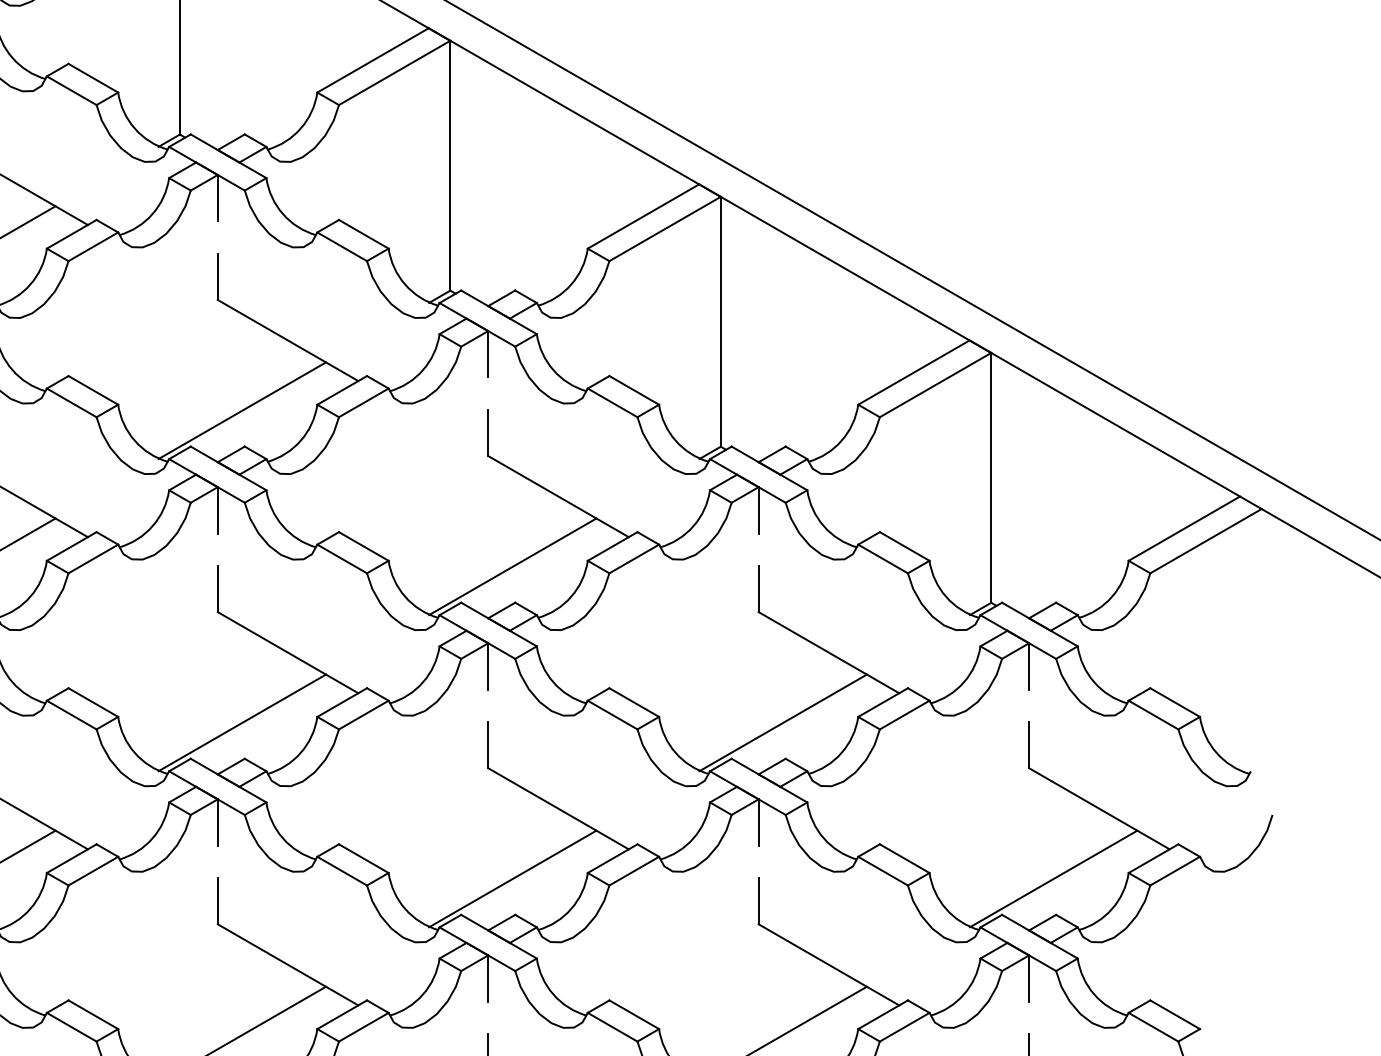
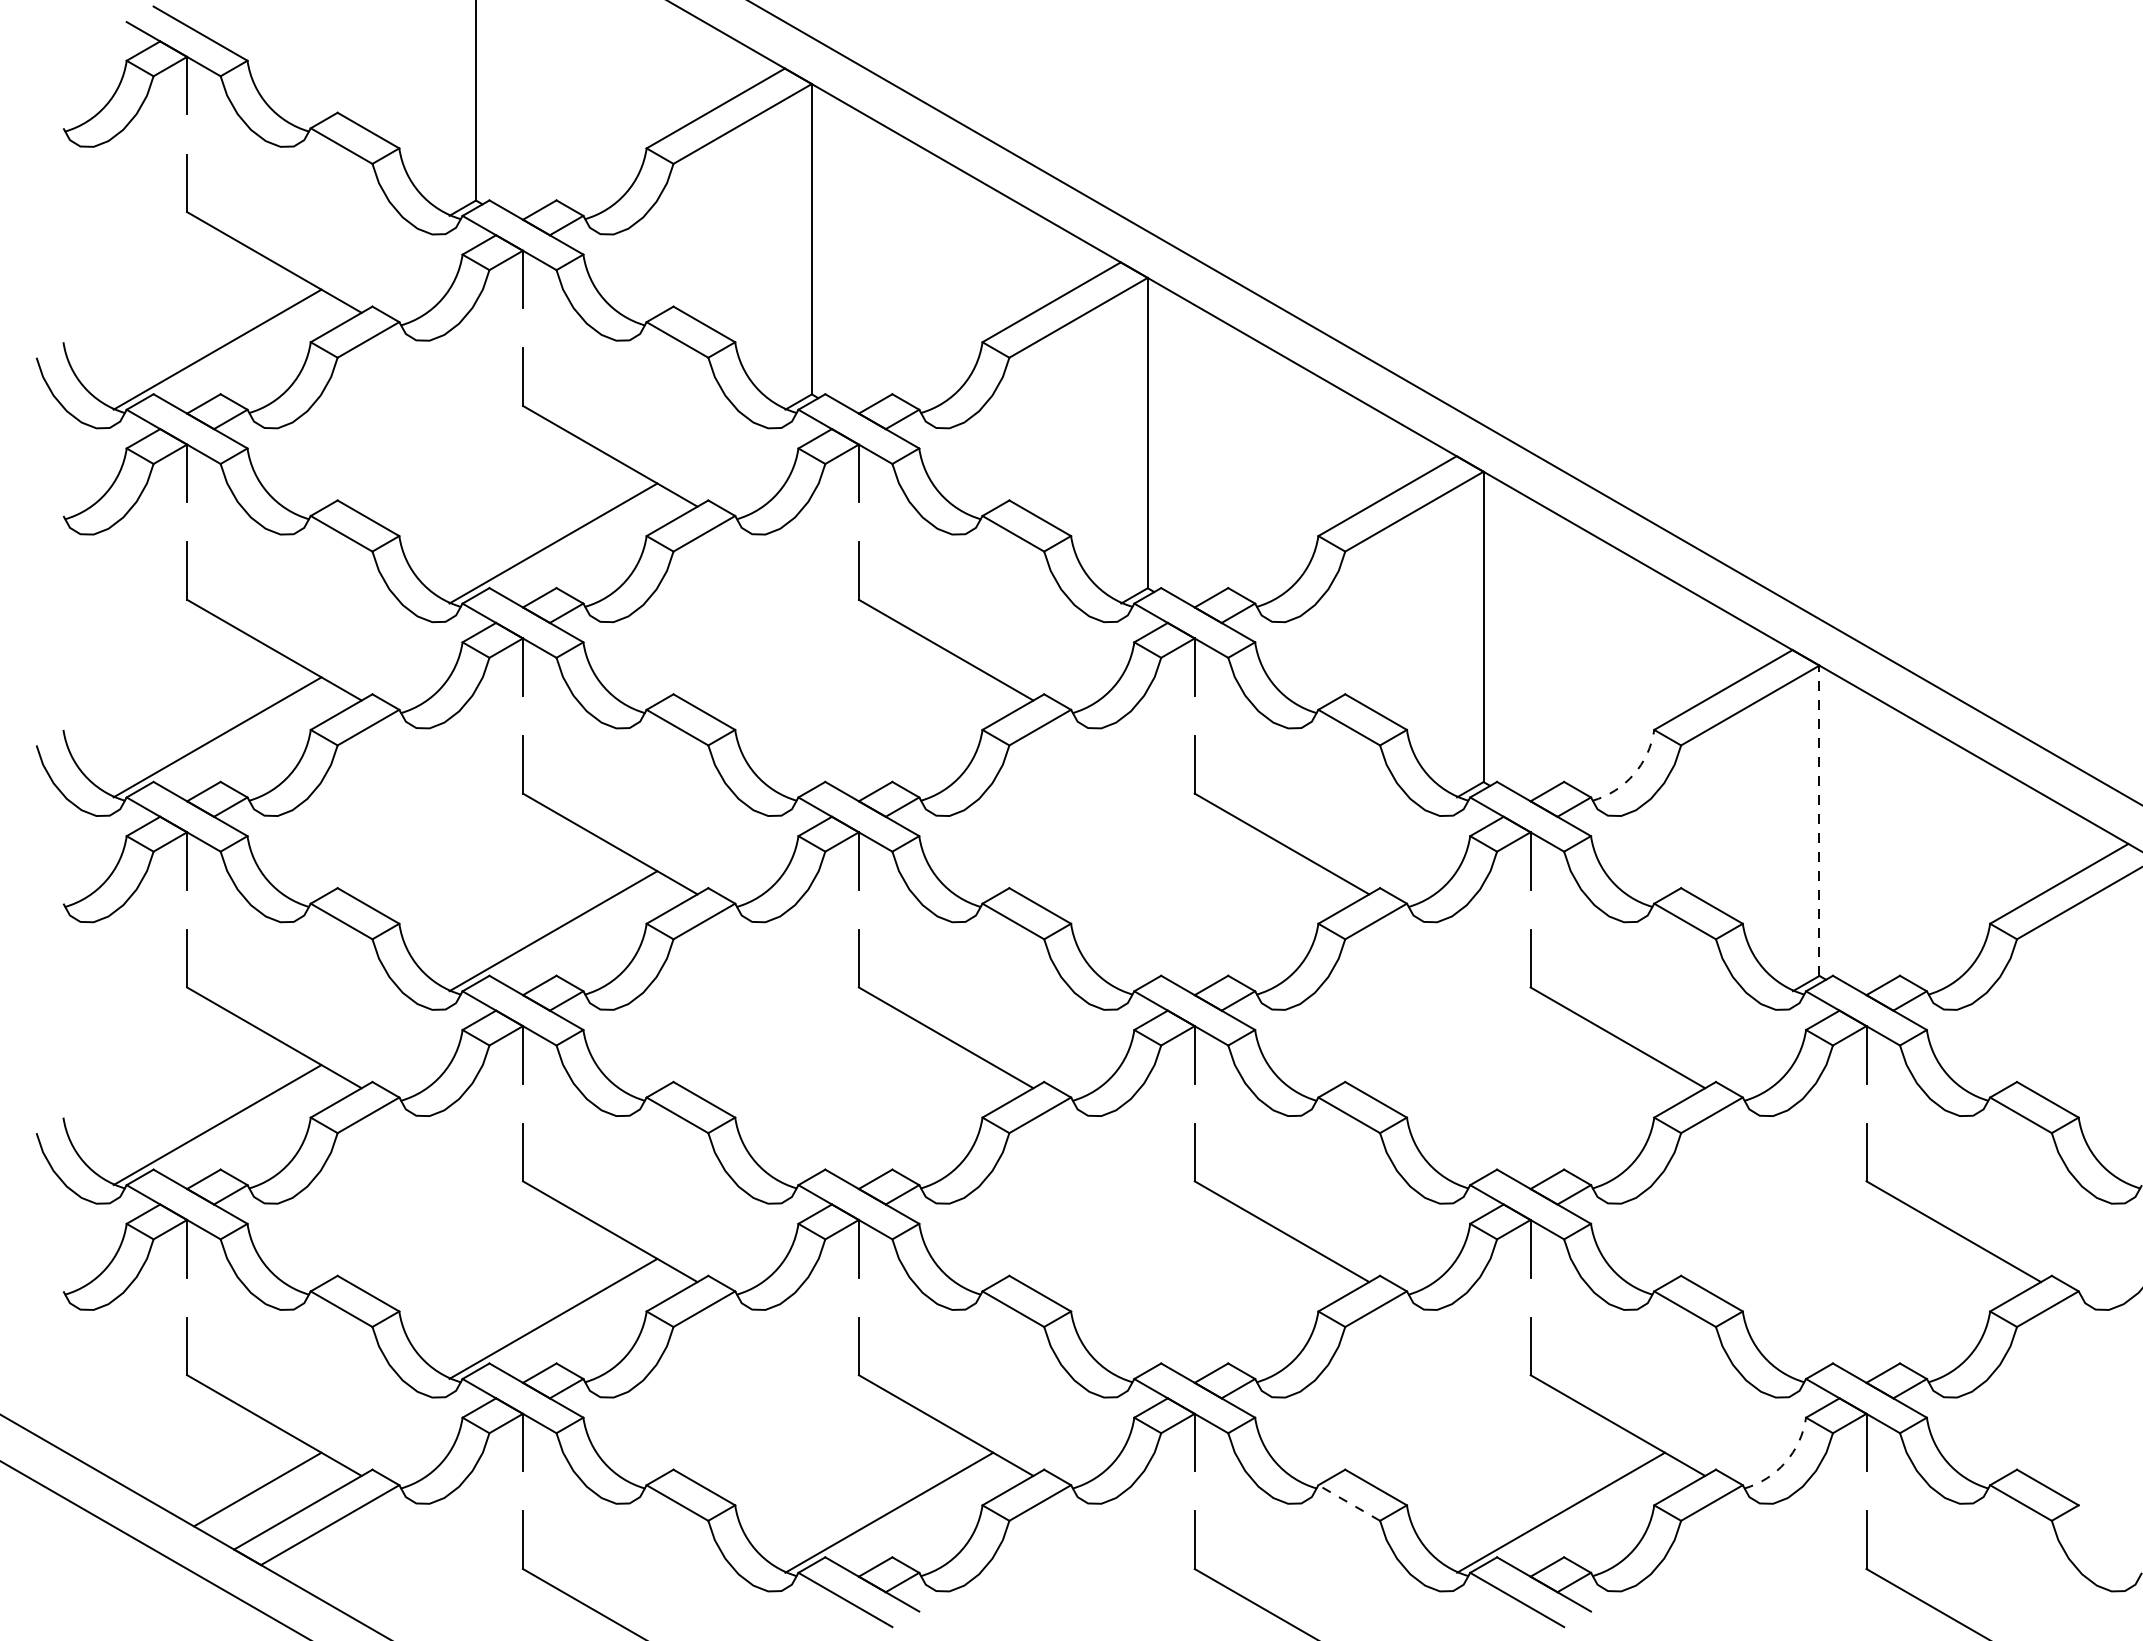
line: (242, 410) -> (889, 737), removed
arc: (841, 440) -> (1633, 774), solid -> dashed
line: (991, 477) -> (1819, 820), solid -> dashed
line: (512, 567) -> (1225, 931), removed
line: (242, 723) -> (889, 1125), removed
line: (783, 723) -> (1561, 1125), removed
line: (512, 878) -> (1225, 1318), removed
line: (1053, 878) -> (1896, 1318), removed
arc: (963, 994) -> (1785, 1462), solid -> dashed
line: (612, 1027) -> (1349, 1503), solid -> dashed

